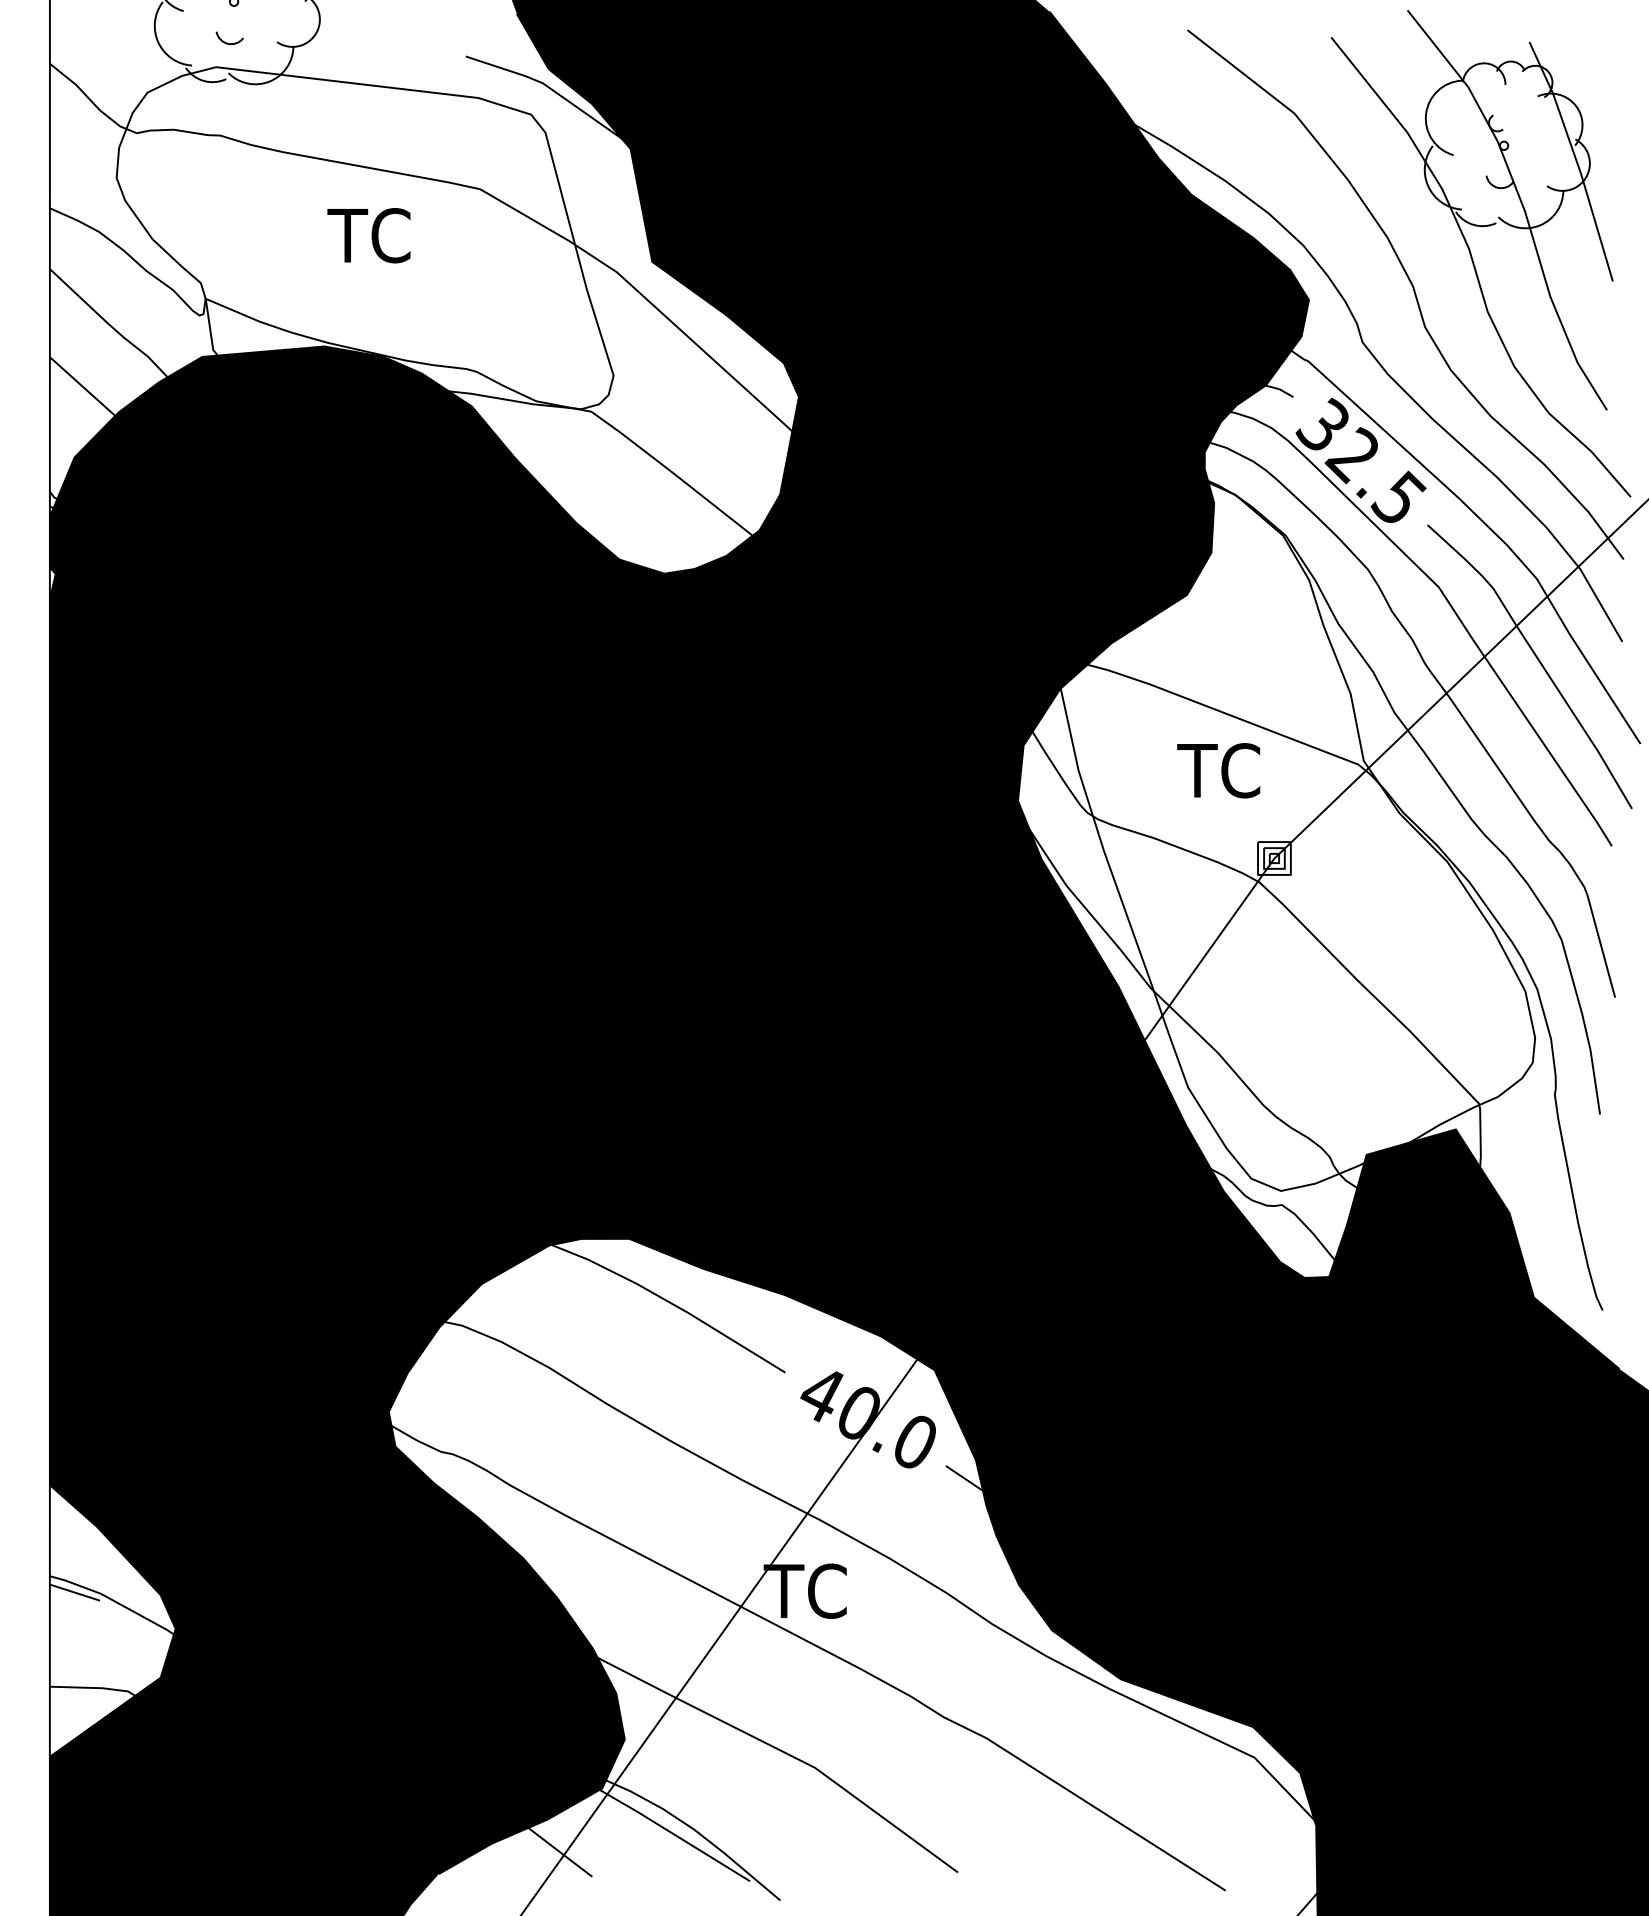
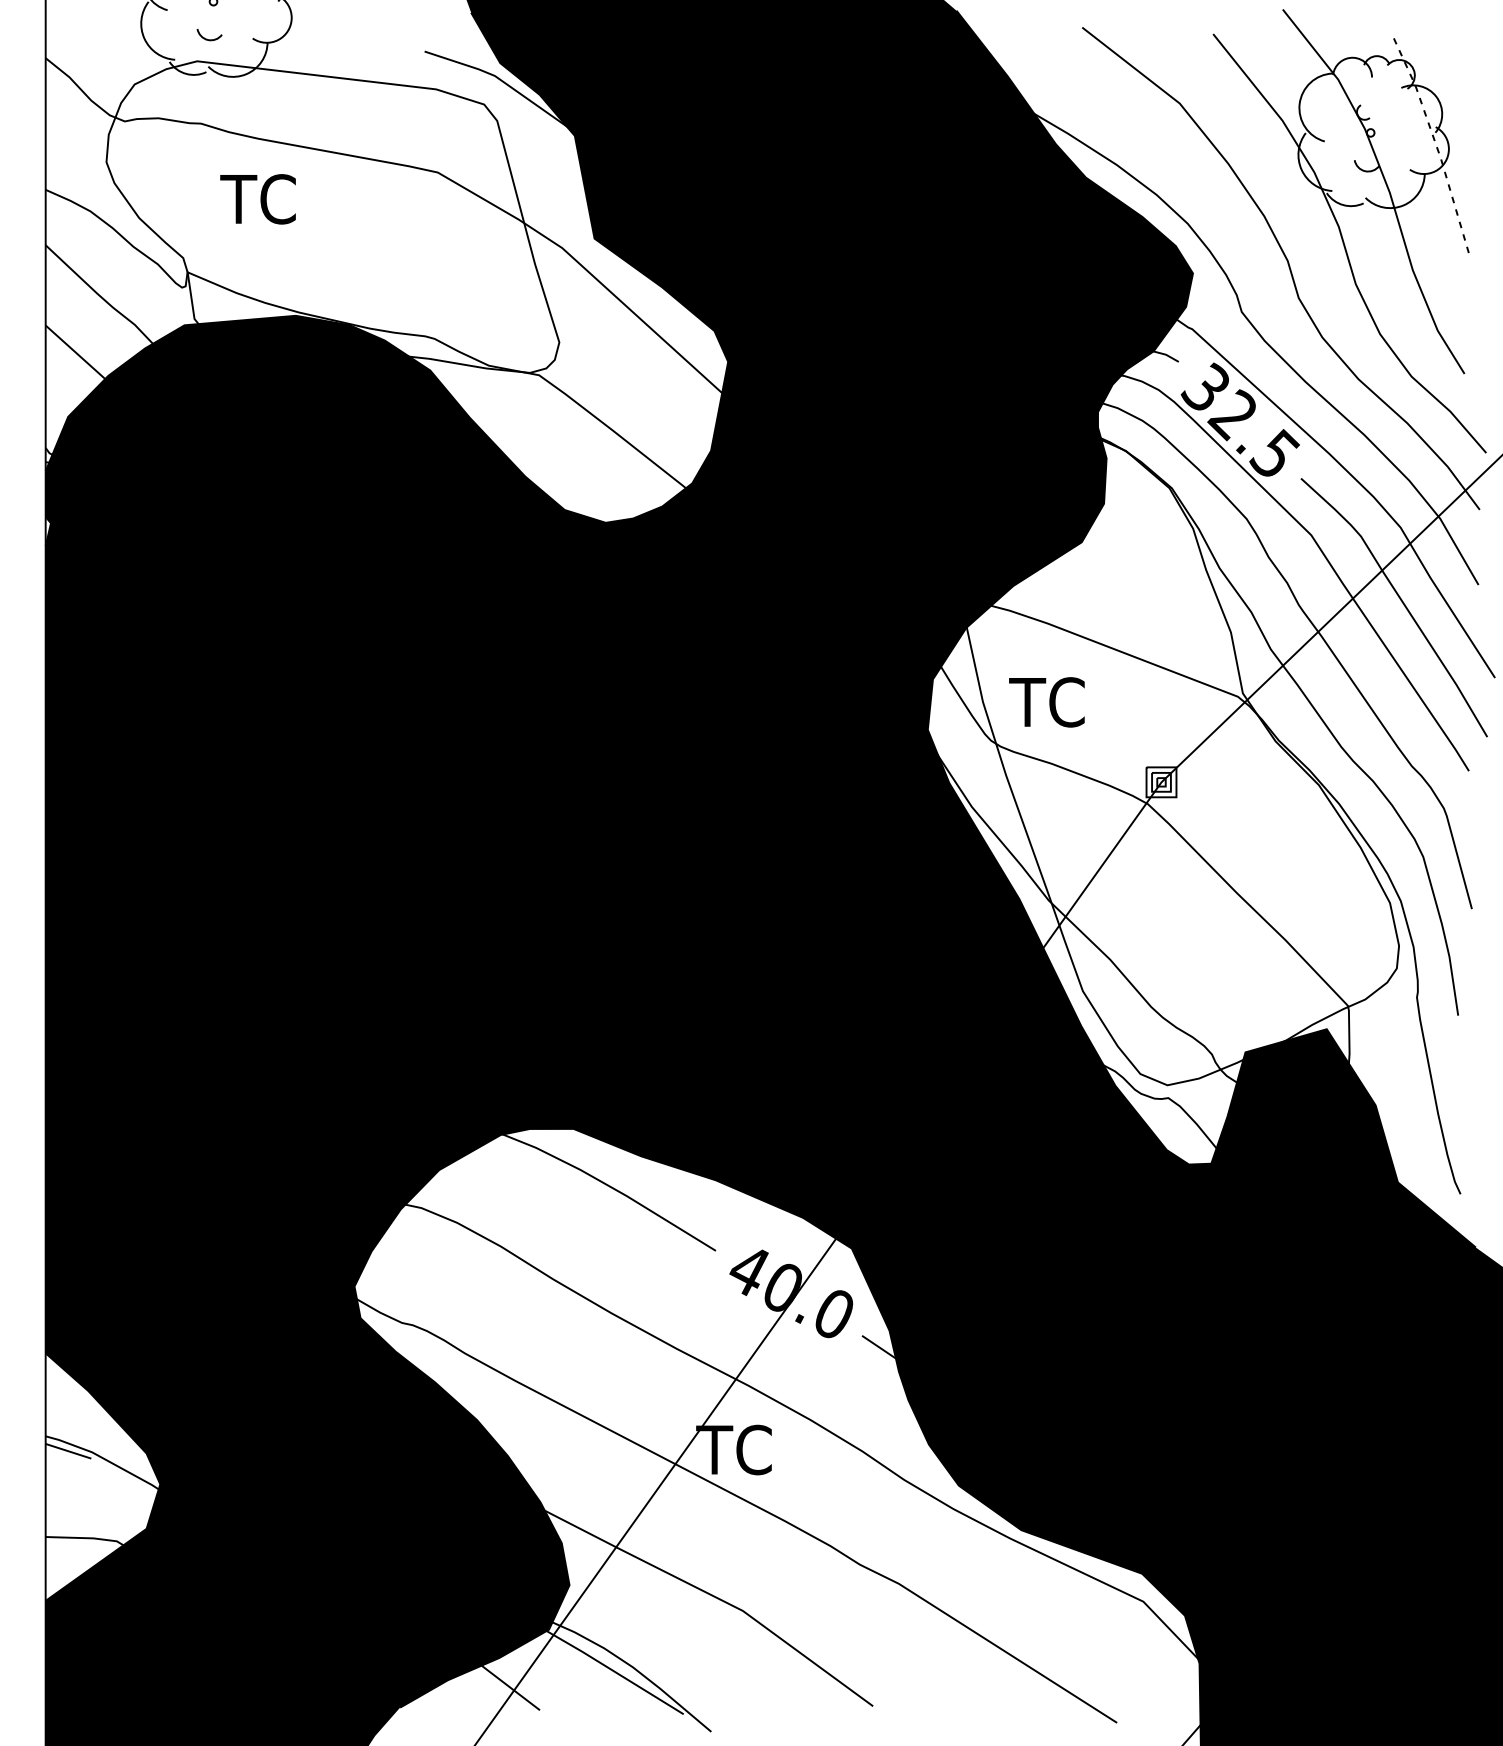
line: (1576, 159) -> (1436, 145), solid -> dashed
text: (368, 235) -> (257, 199), moved
text: (1218, 770) -> (1046, 702), moved

